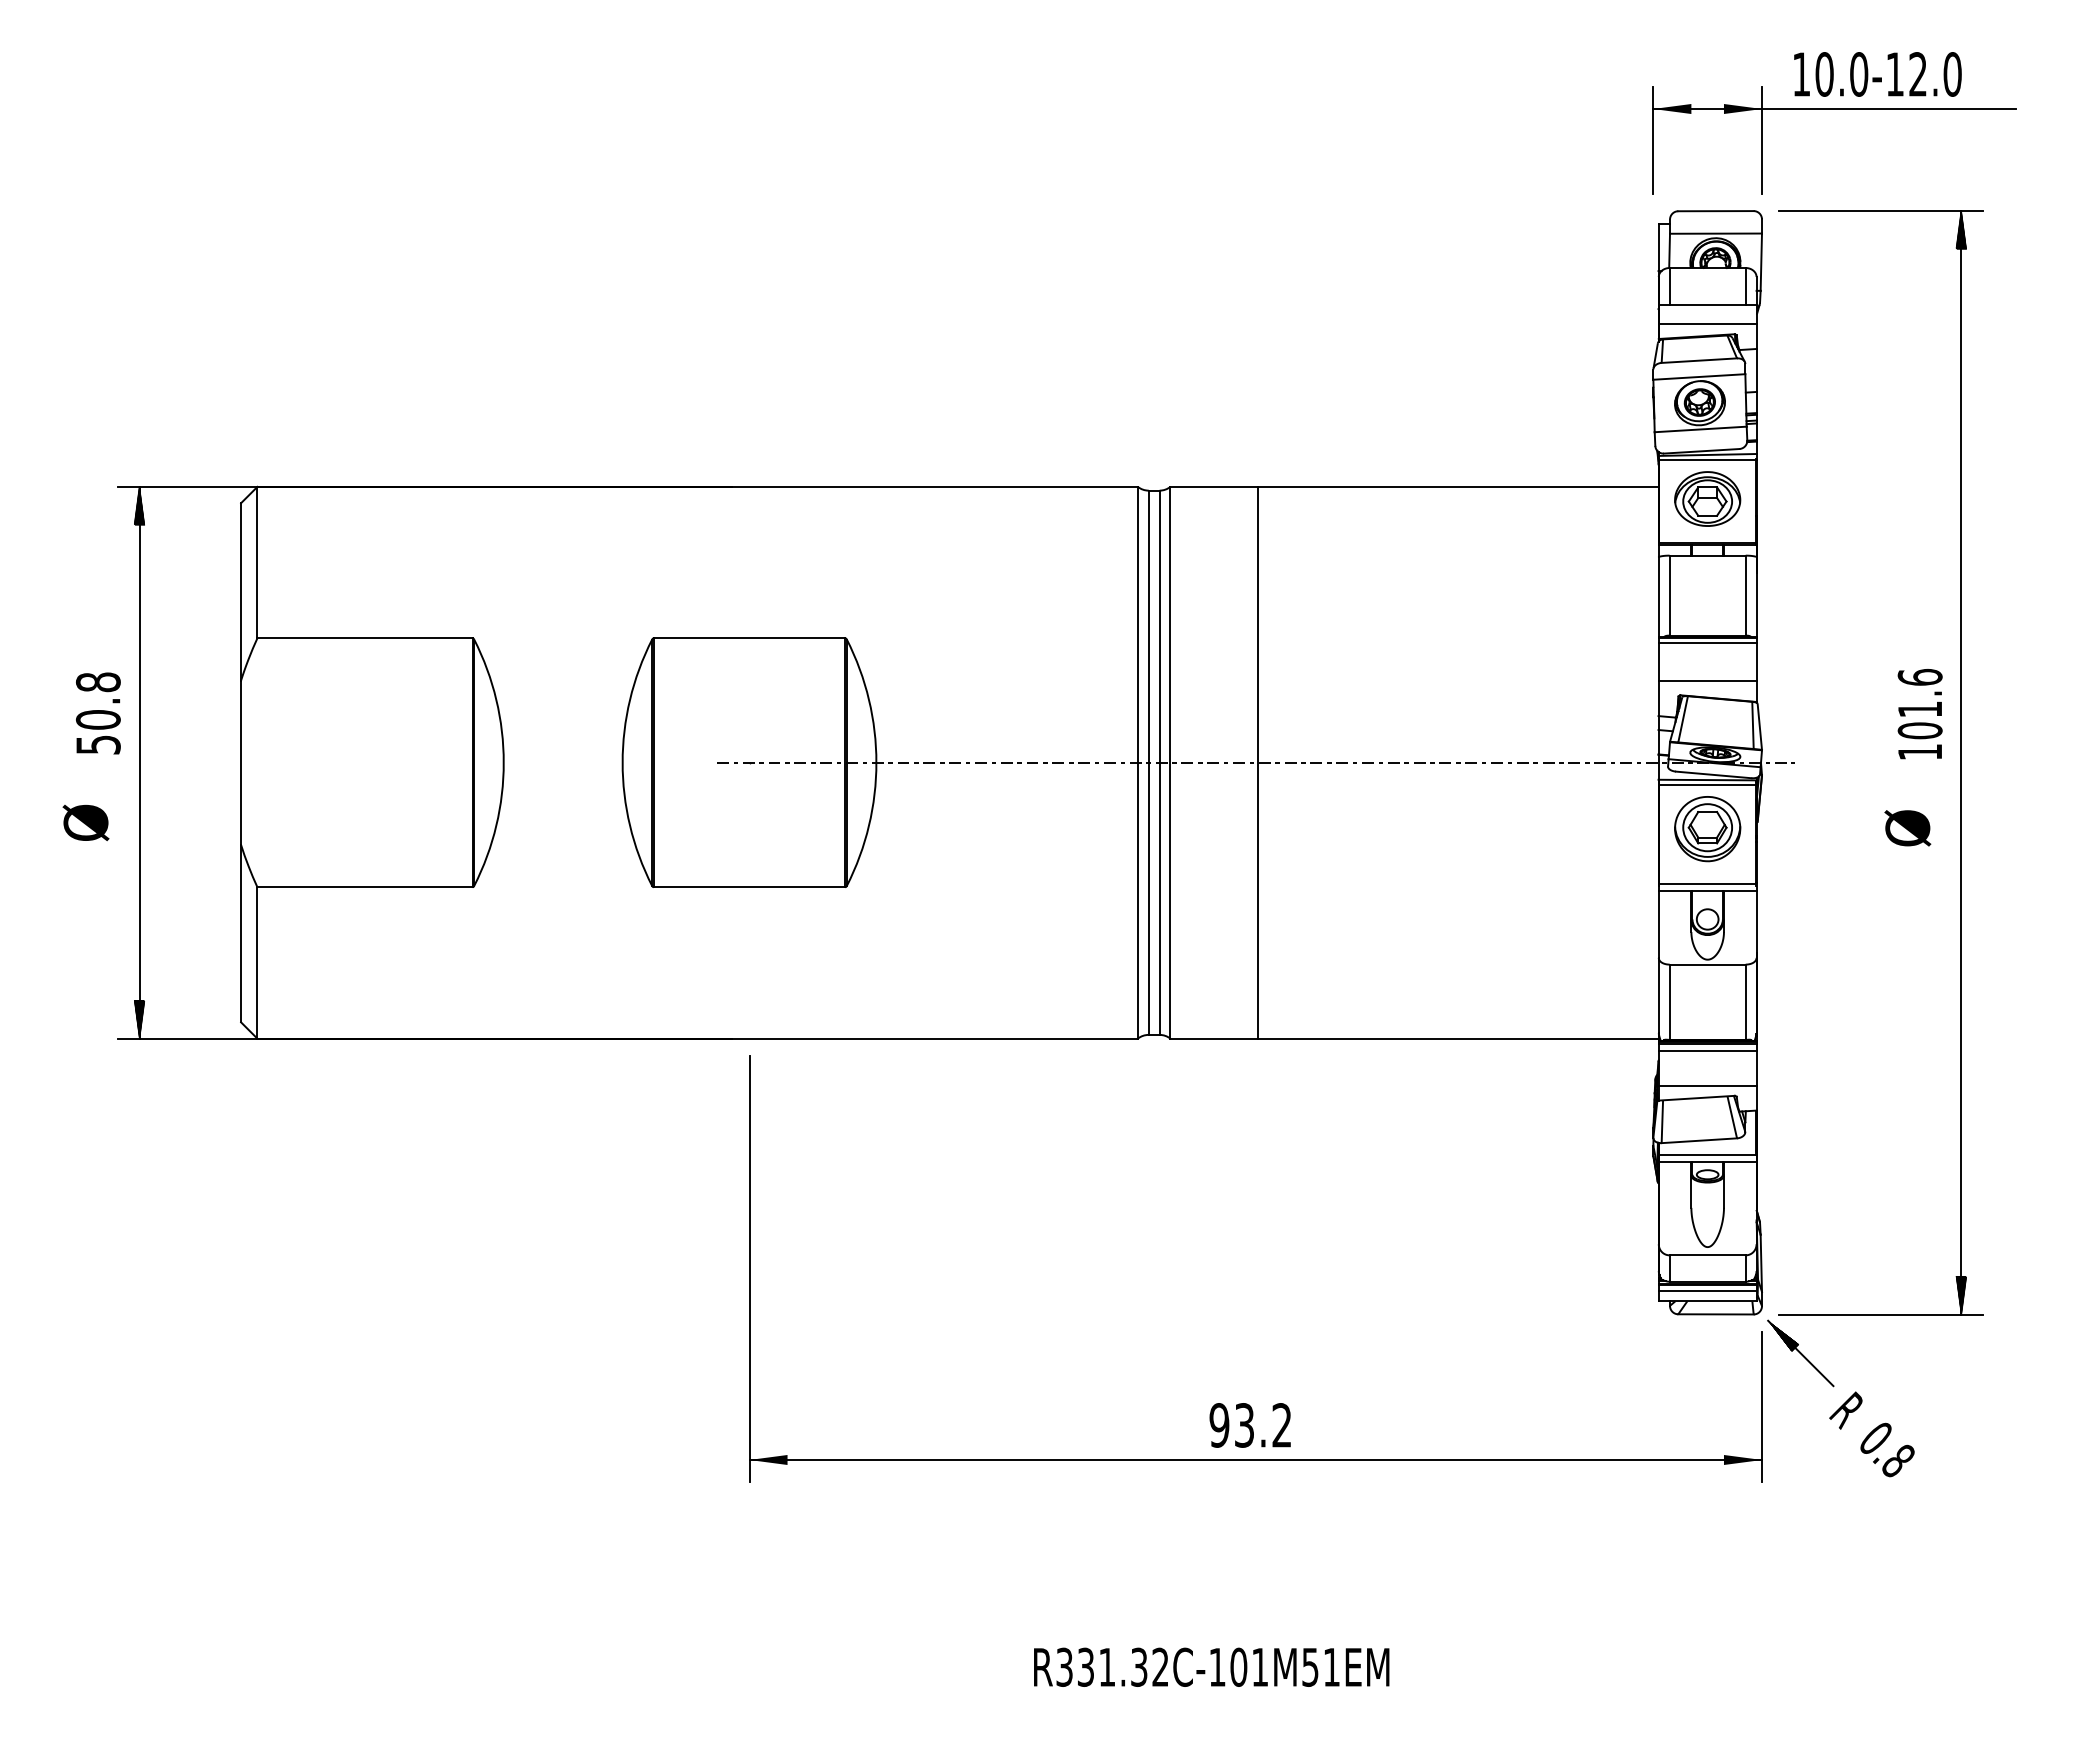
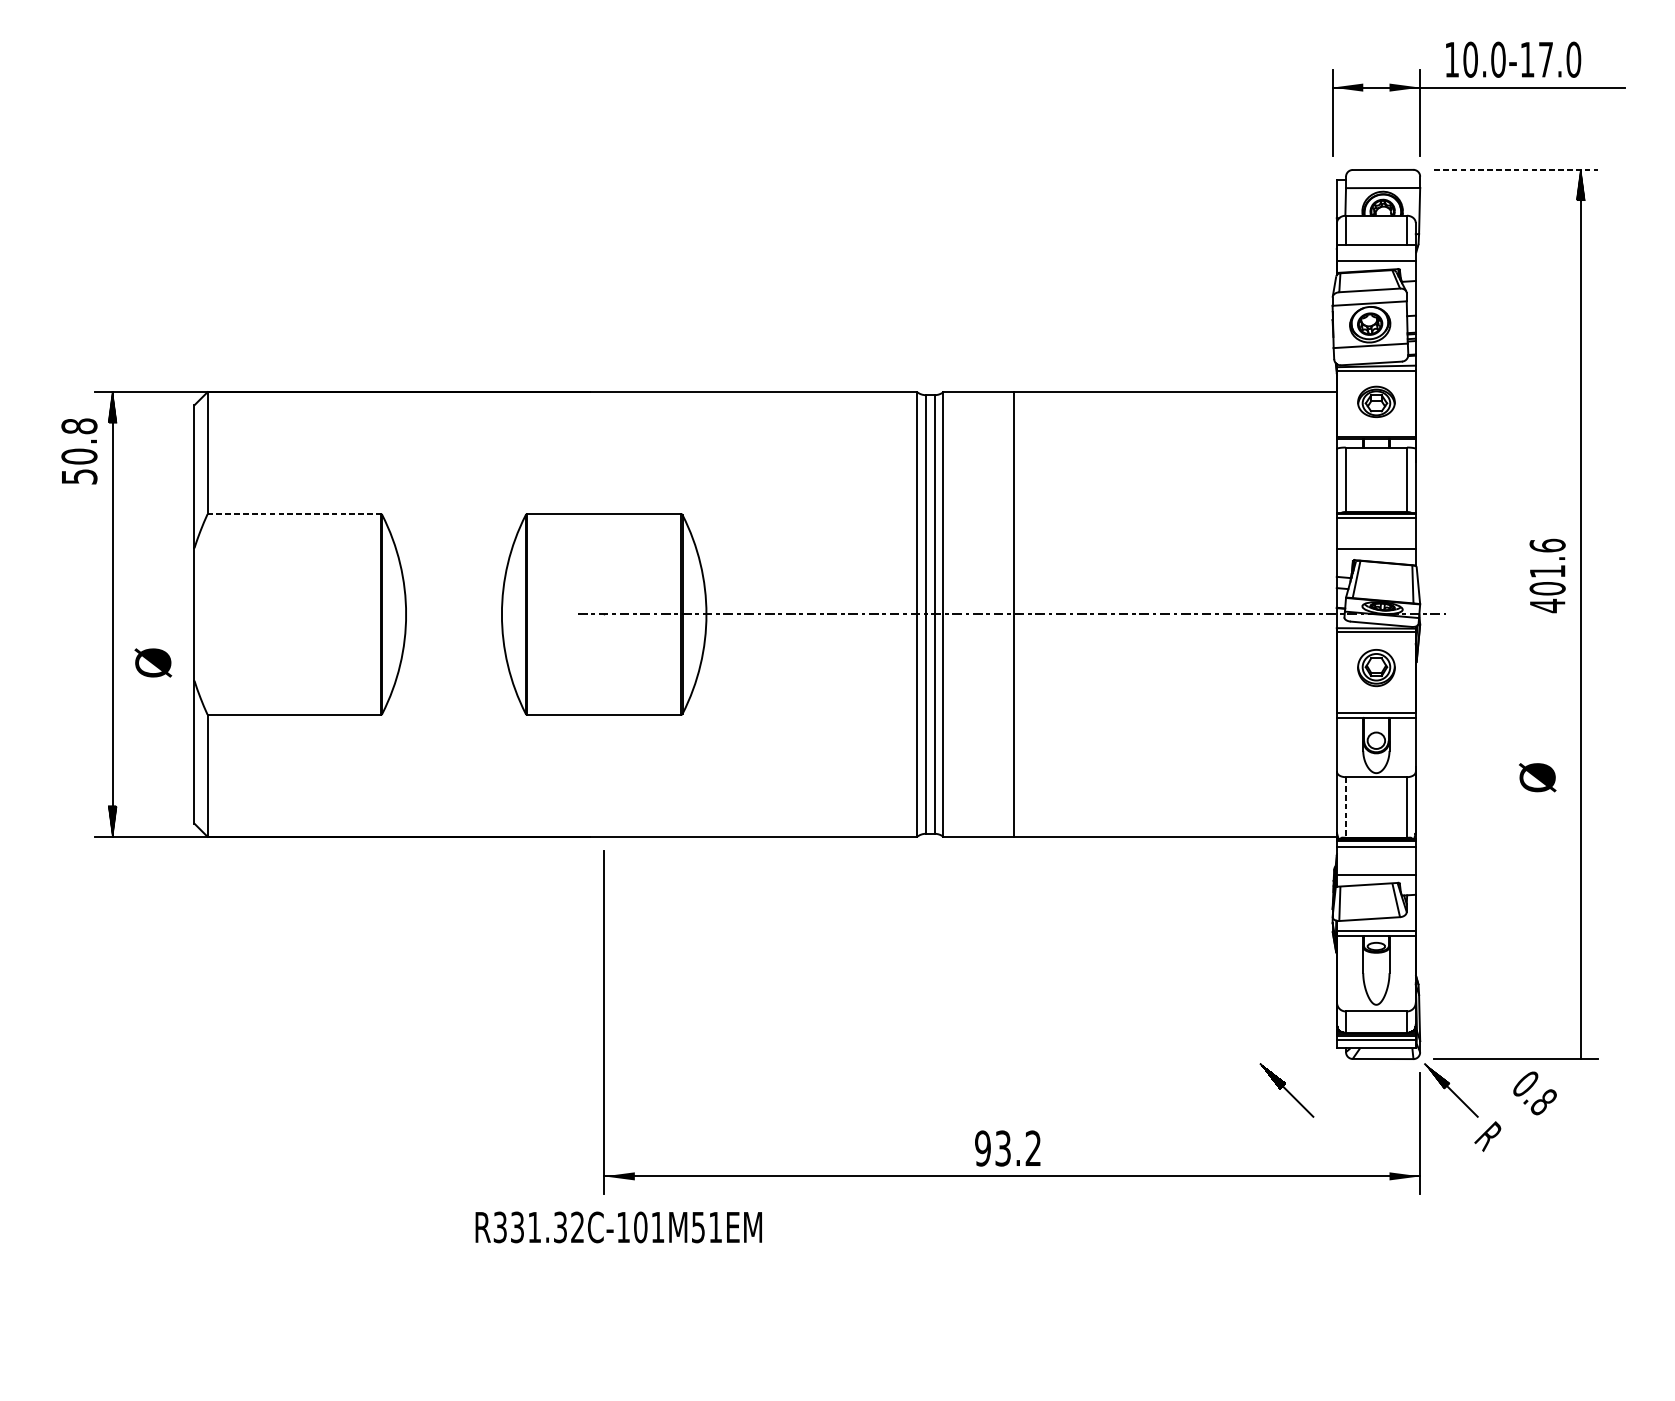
text: (1917, 74) -> (1545, 59), 10.0-12.0 -> 10.0-17.0
line: (1881, 210) -> (1516, 169), solid -> dashed
part: (1707, 498) -> (1376, 401), size x0.7
line: (365, 638) -> (294, 514), solid -> dashed
text: (98, 713) -> (79, 451), moved
text: (1919, 752) -> (1547, 606), 101.6 -> 401.6
text: (85, 822) -> (152, 662), moved
text: (1907, 828) -> (1537, 777), moved
part: (1707, 829) -> (1376, 668), size x0.7
line: (1669, 1002) -> (1345, 807), solid -> dashed
hatch: (1961, 1295) -> (1580, 1043), removed
part: (1596, 1353) -> (1286, 1090), added
text: (1887, 1449) -> (1535, 1092), moved
text: (1211, 1666) -> (618, 1226), moved

